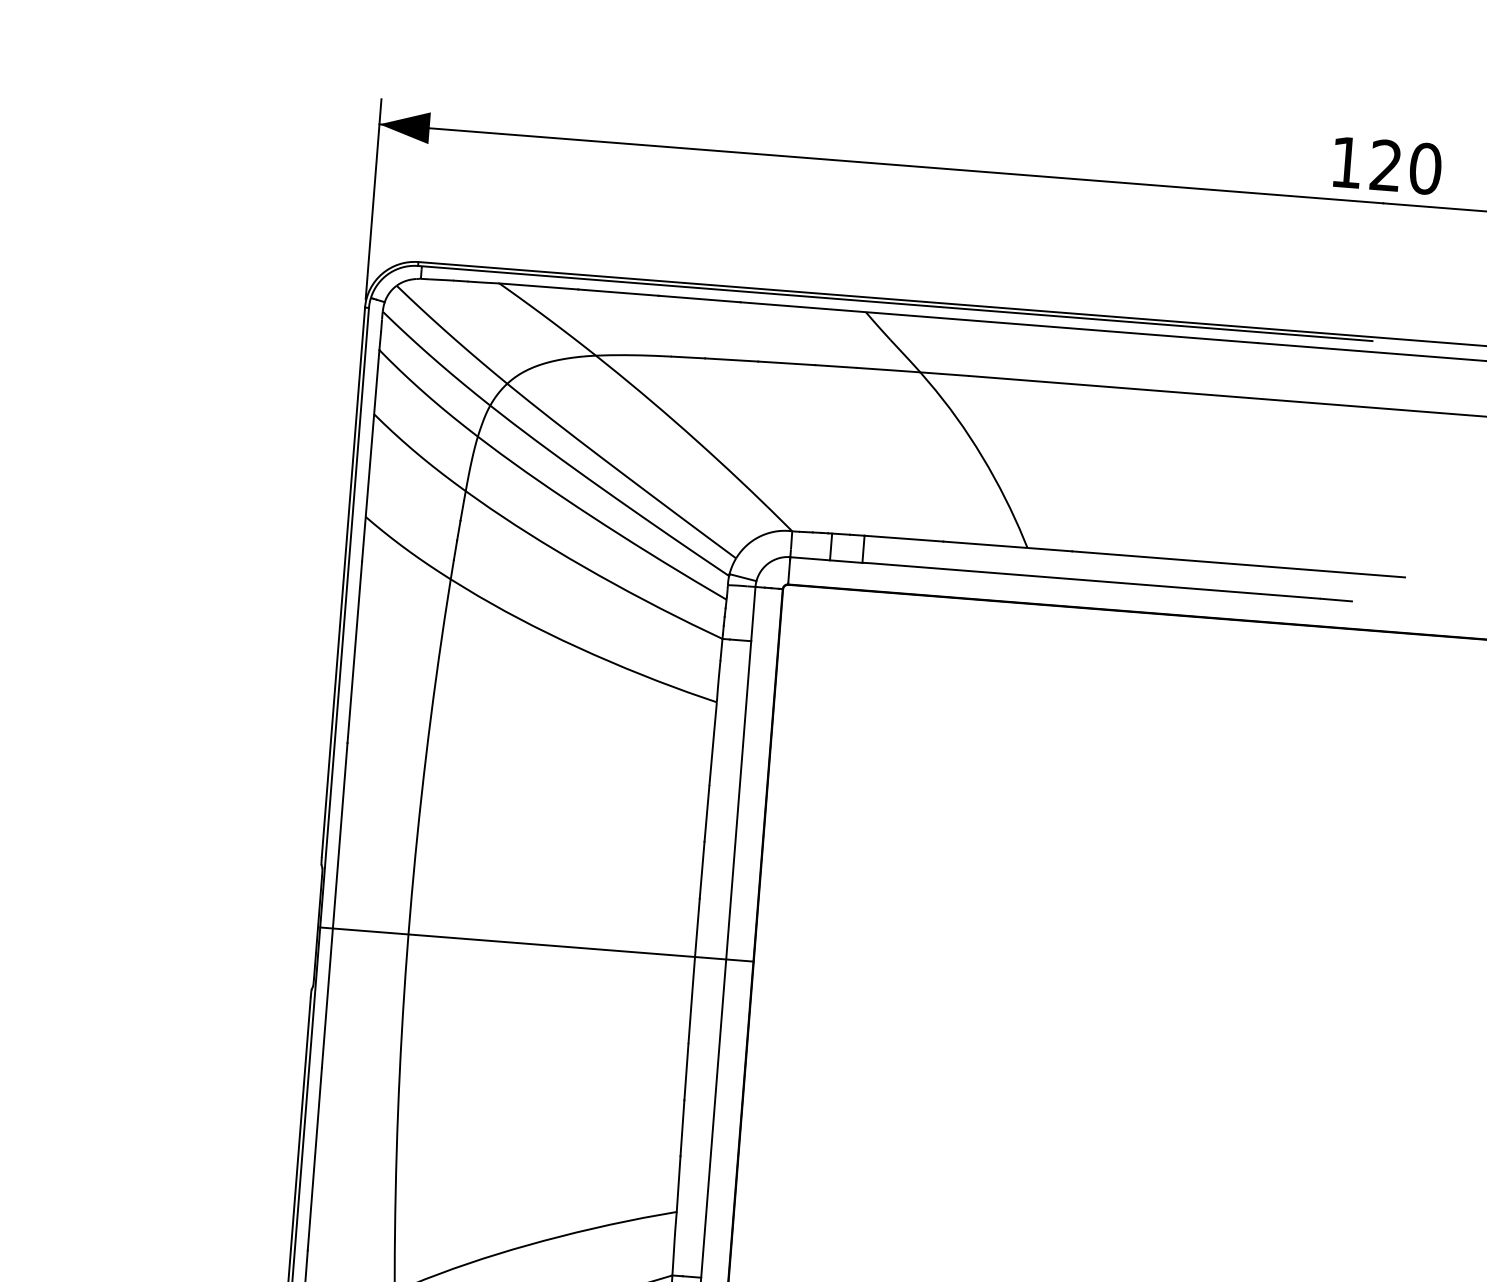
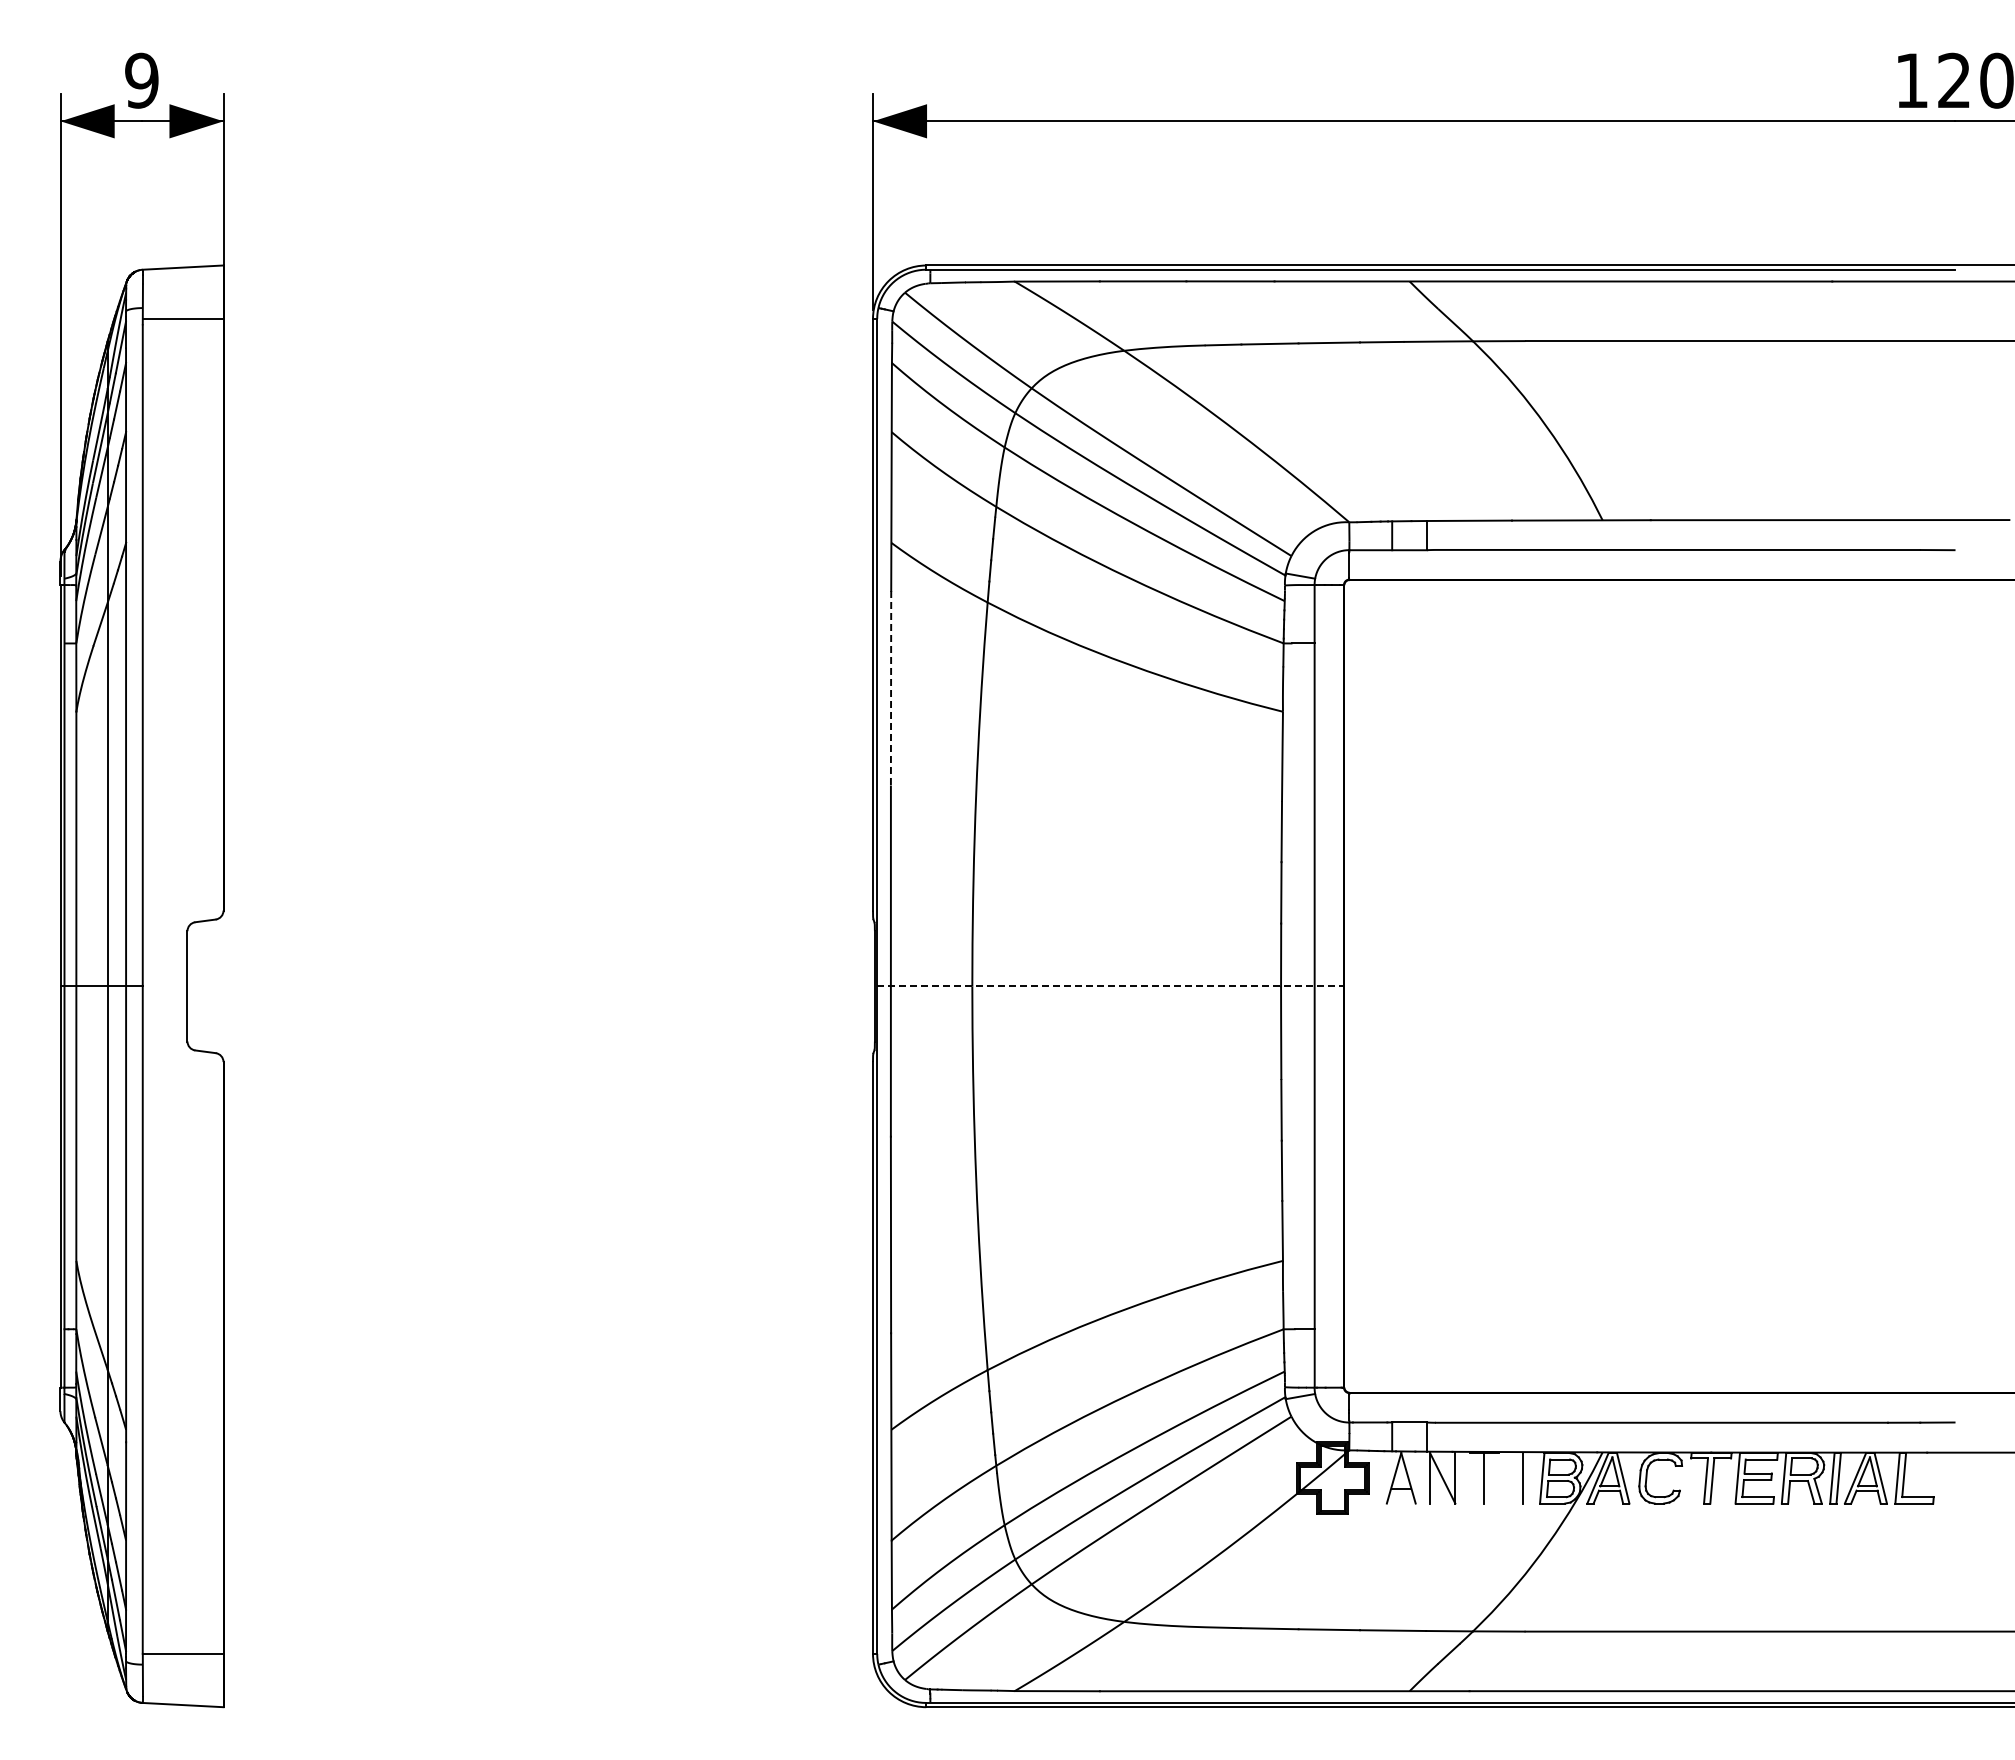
line: (355, 652) -> (891, 688), solid -> dashed
line: (537, 944) -> (1111, 986), solid -> dashed

